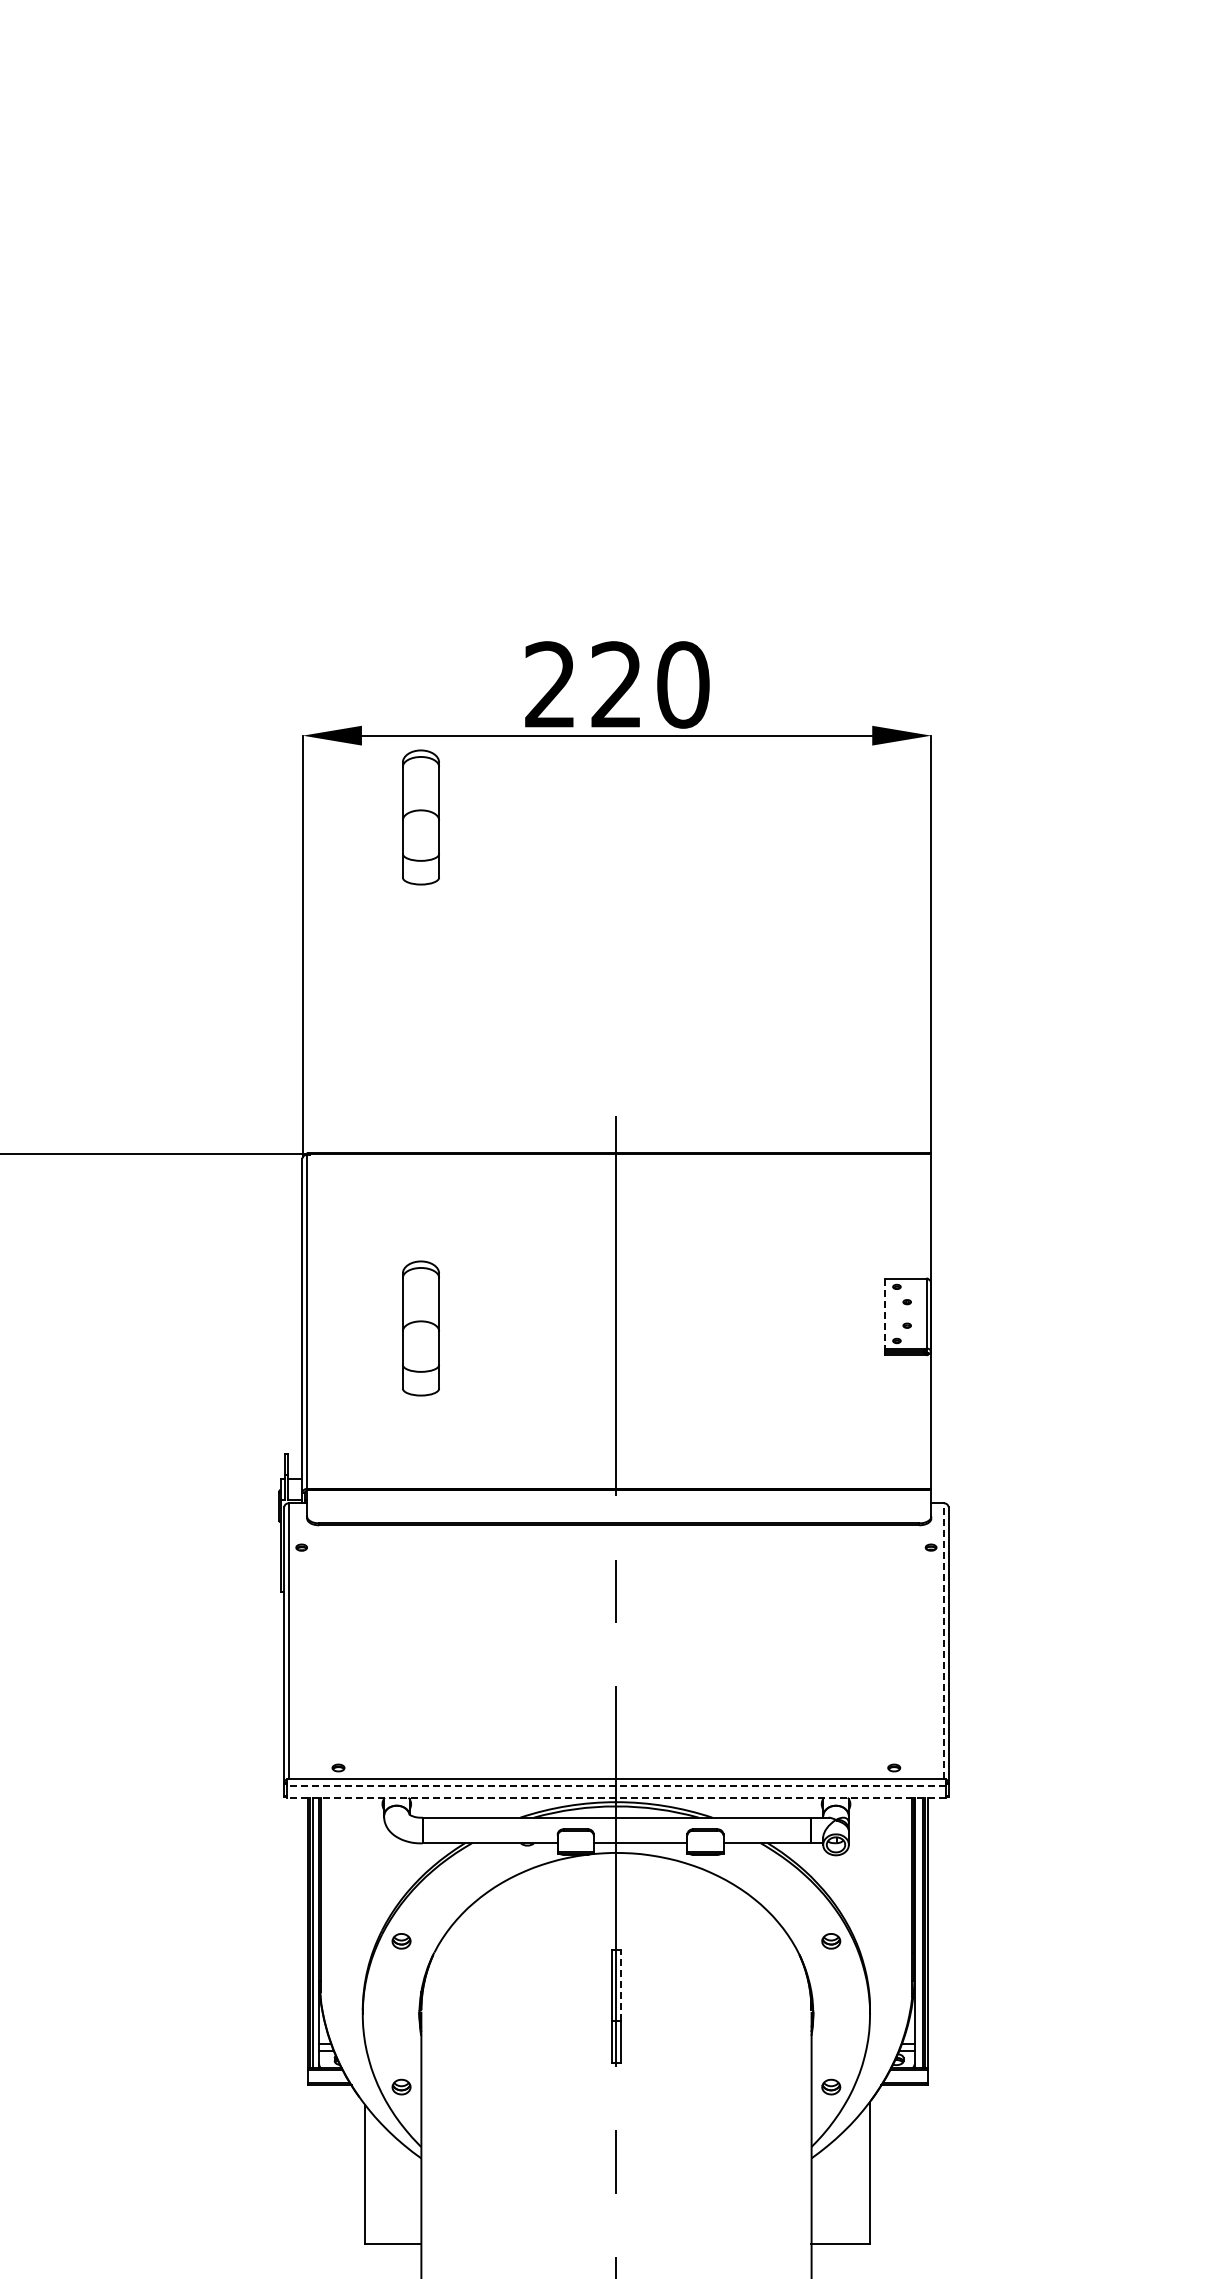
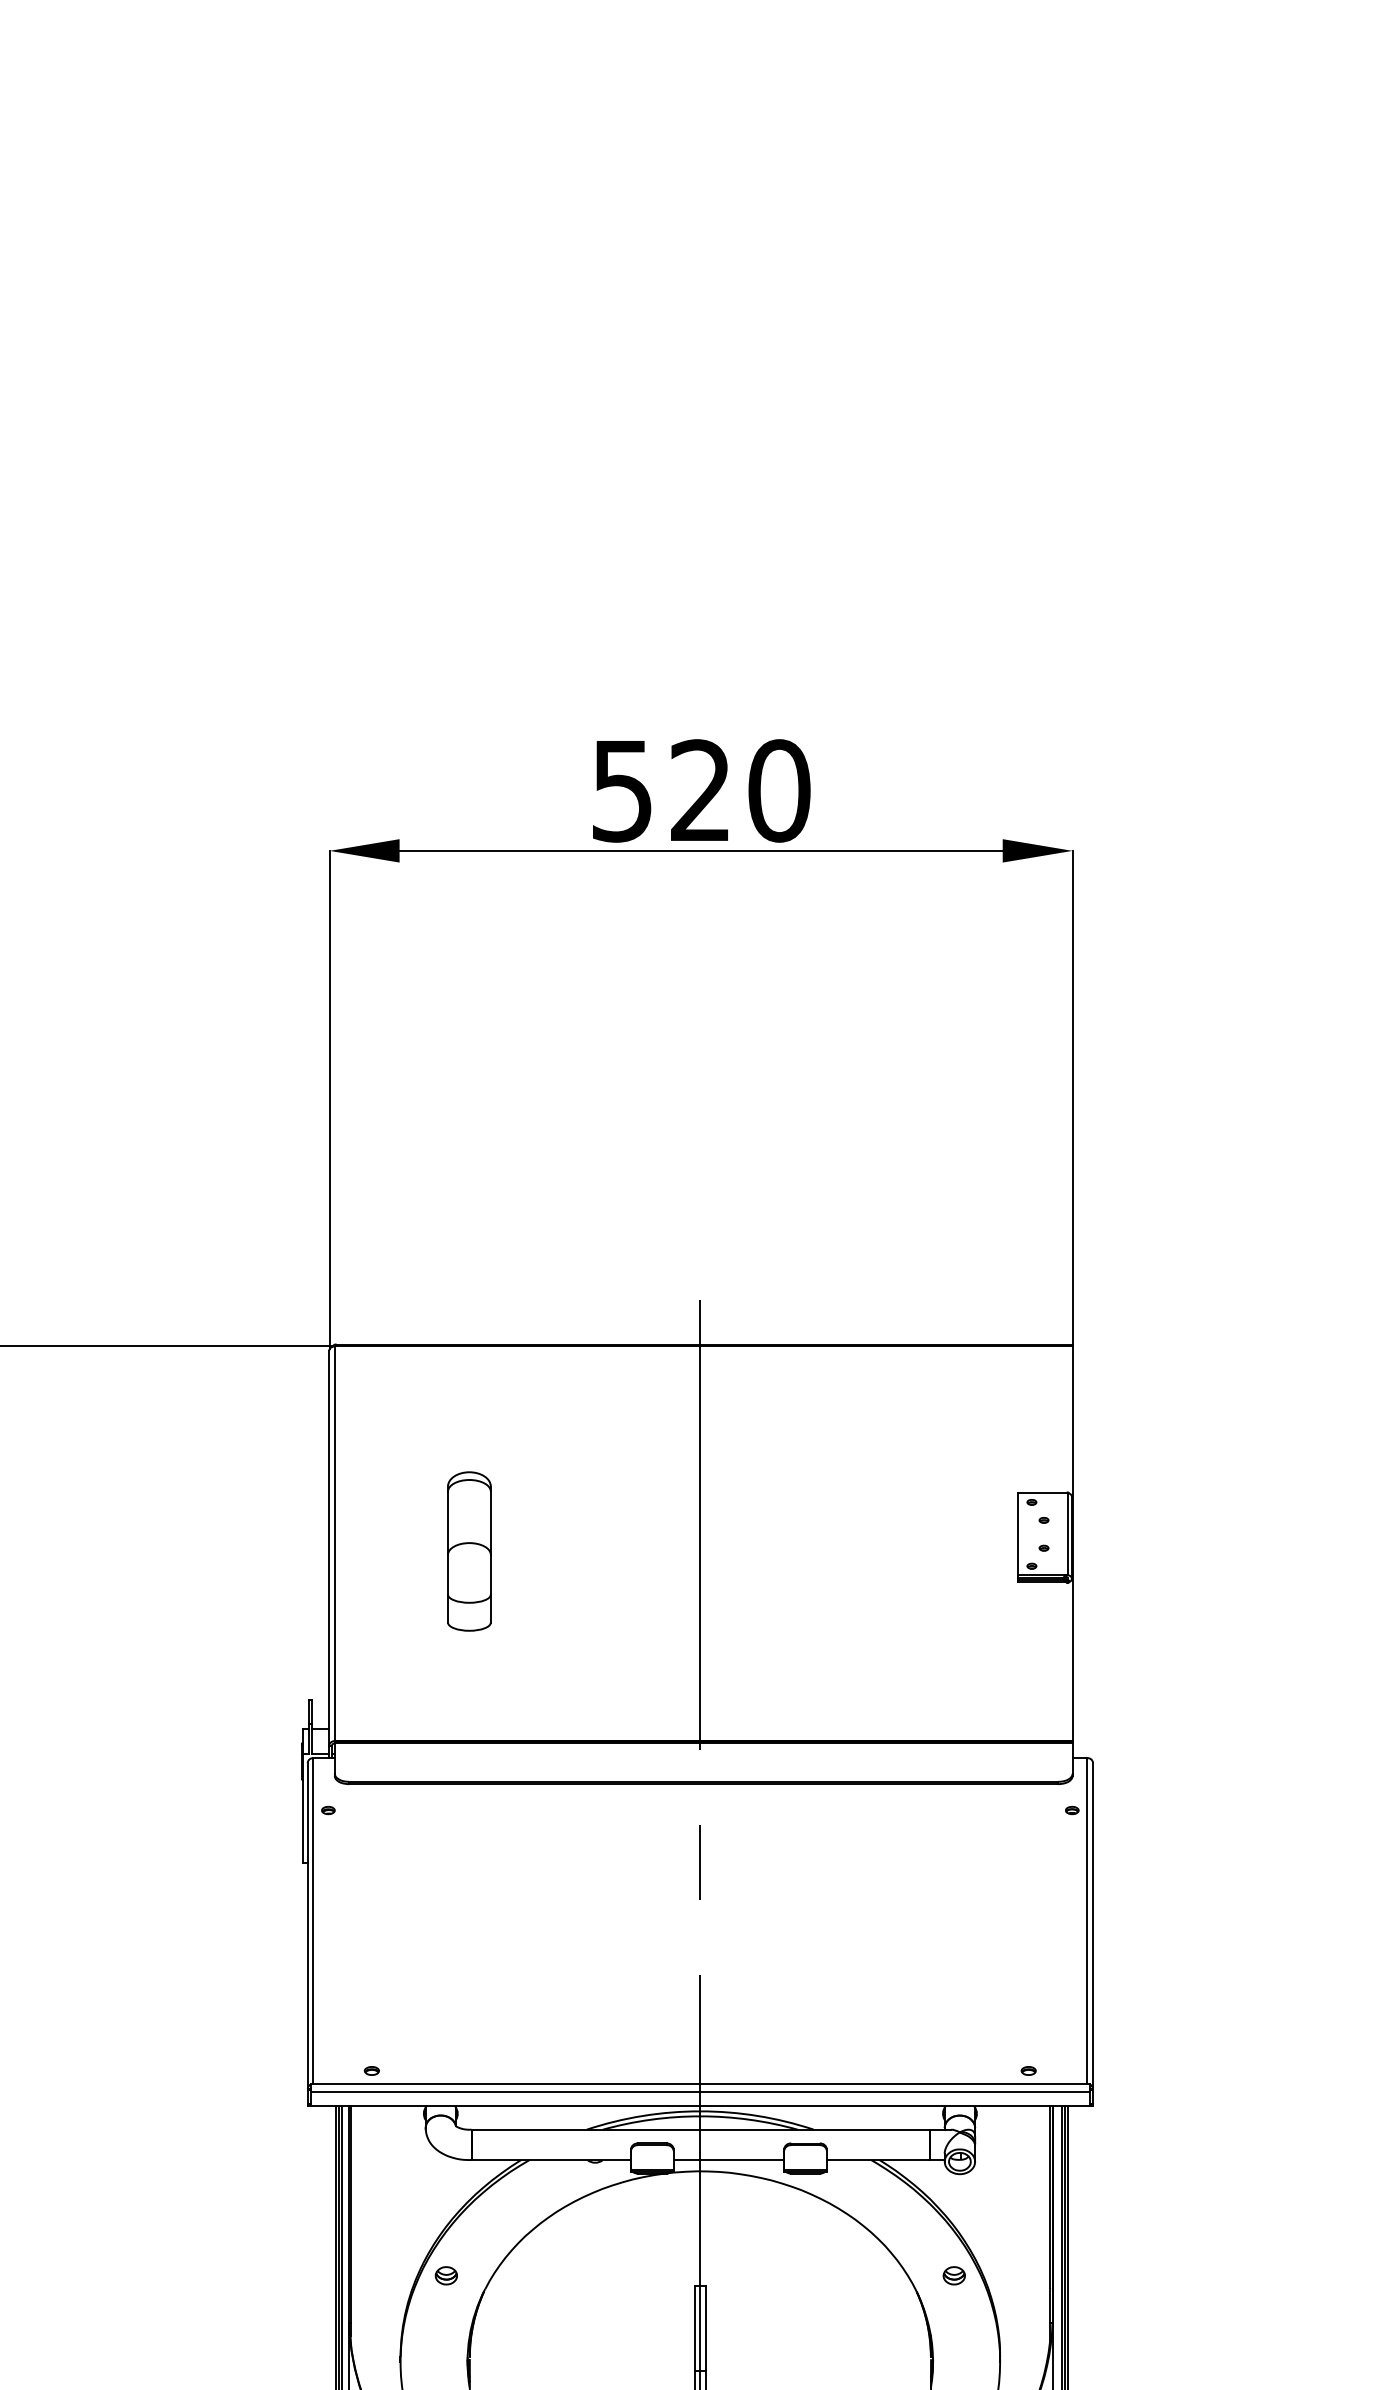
text: (549, 684) -> (621, 790), 220 -> 520
part: (420, 817) -> (468, 947), removed
line: (885, 1313) -> (1018, 1533), dashed -> solid
line: (943, 1641) -> (1086, 1921), dashed -> solid
line: (616, 1785) -> (700, 2091), dashed -> solid
line: (616, 1797) -> (700, 2105), dashed -> solid
line: (621, 1985) -> (706, 2328), dashed -> solid

